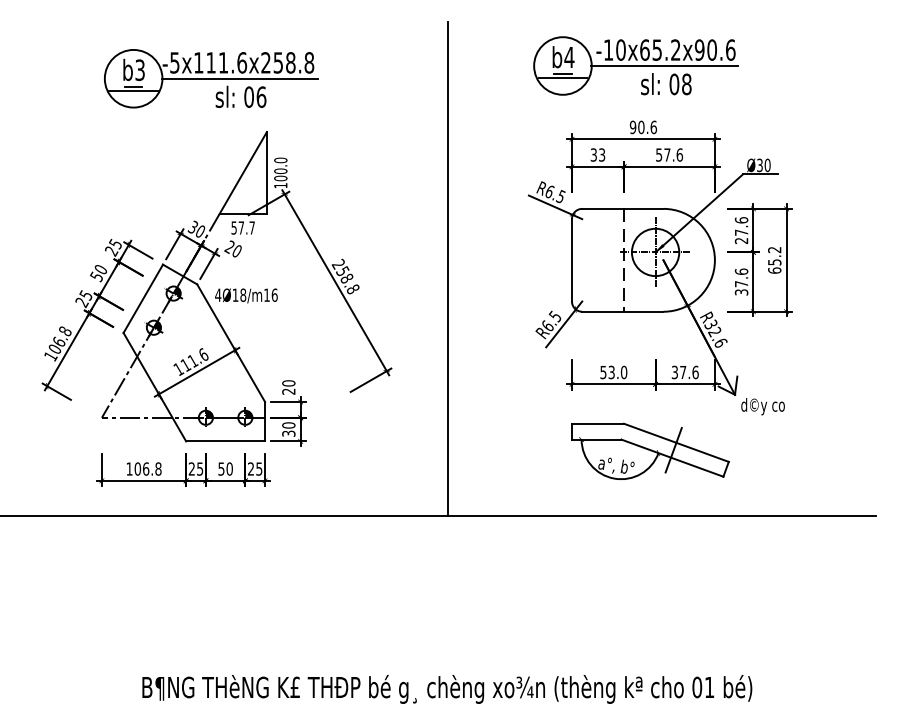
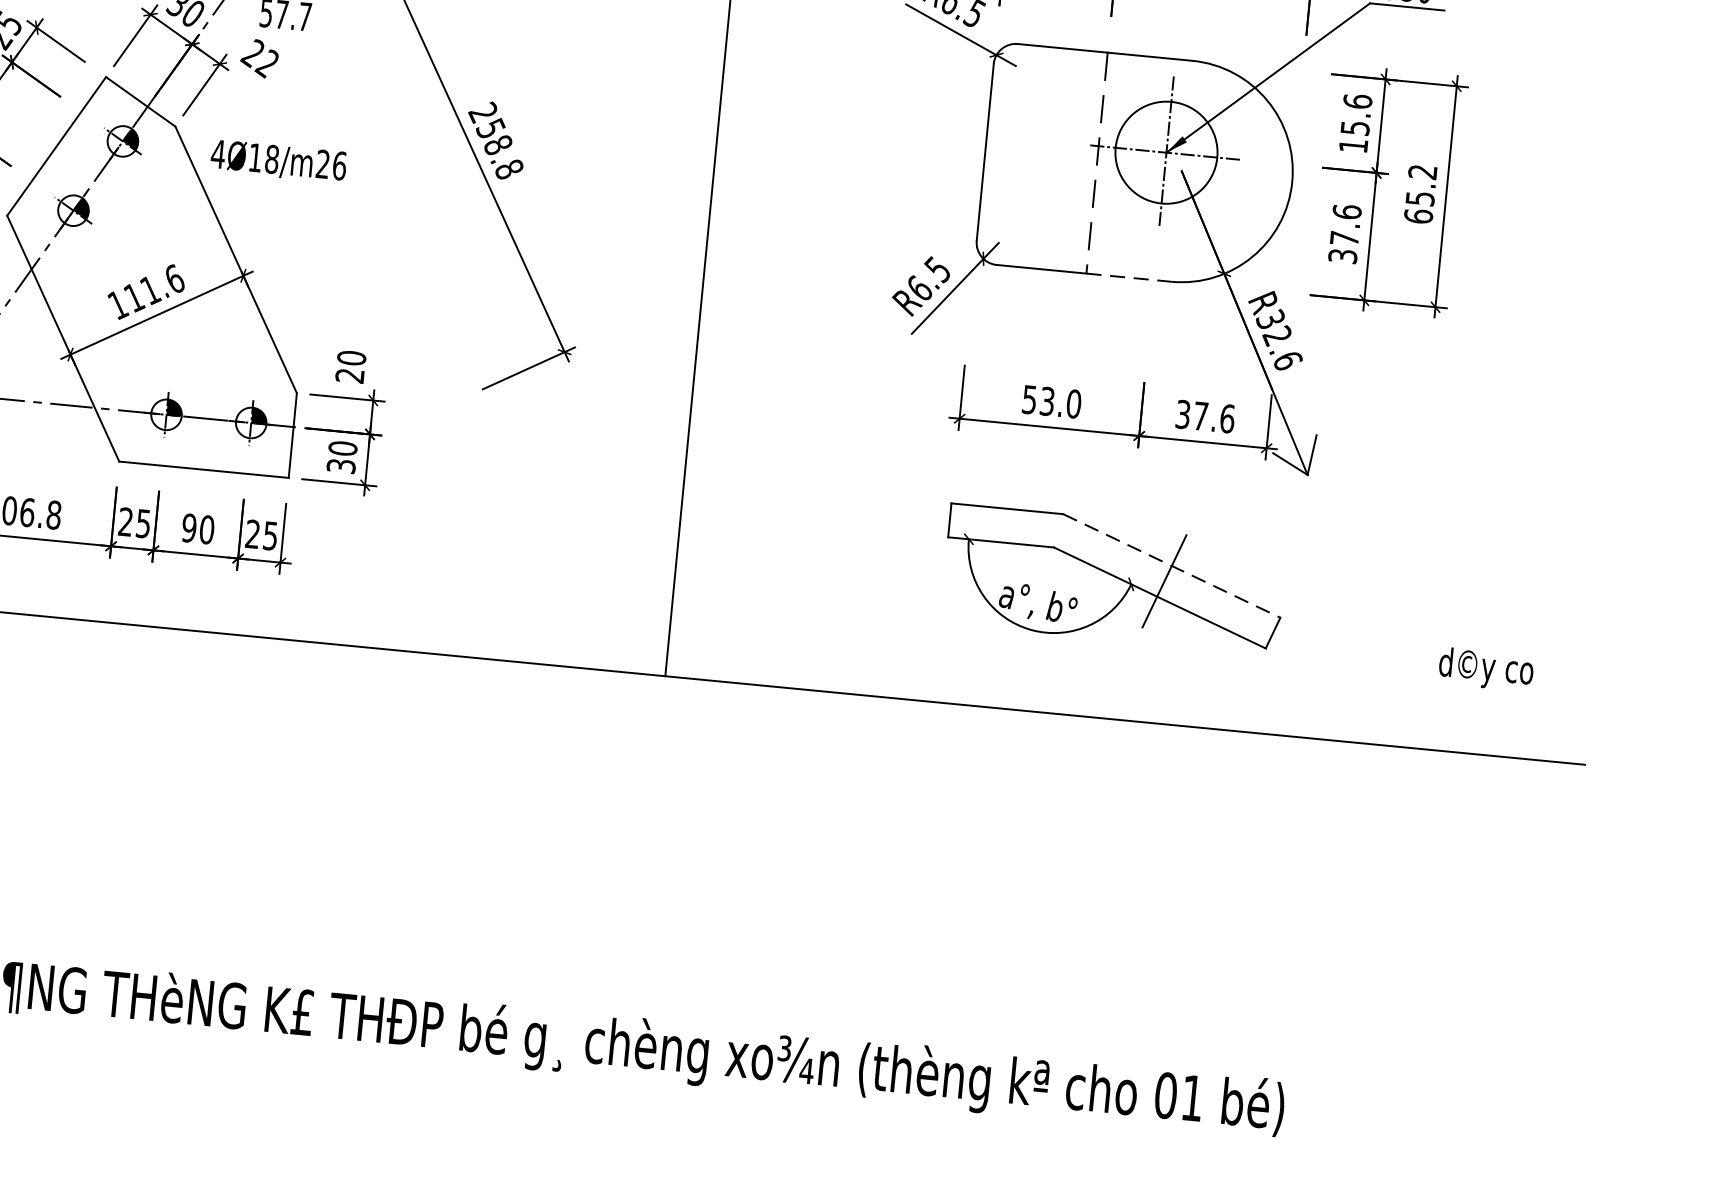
text: (741, 236) -> (1354, 136), 27.6 -> 15.6
text: (236, 251) -> (266, 64), 20 -> 22
text: (266, 294) -> (322, 162), 4Ø18/m16 -> 4Ø18/m26
line: (643, 311) -> (1128, 277), solid -> dashed
text: (762, 406) -> (1485, 669), moved
line: (676, 442) -> (1172, 565), solid -> dashed
text: (221, 468) -> (189, 526), 50 -> 90

